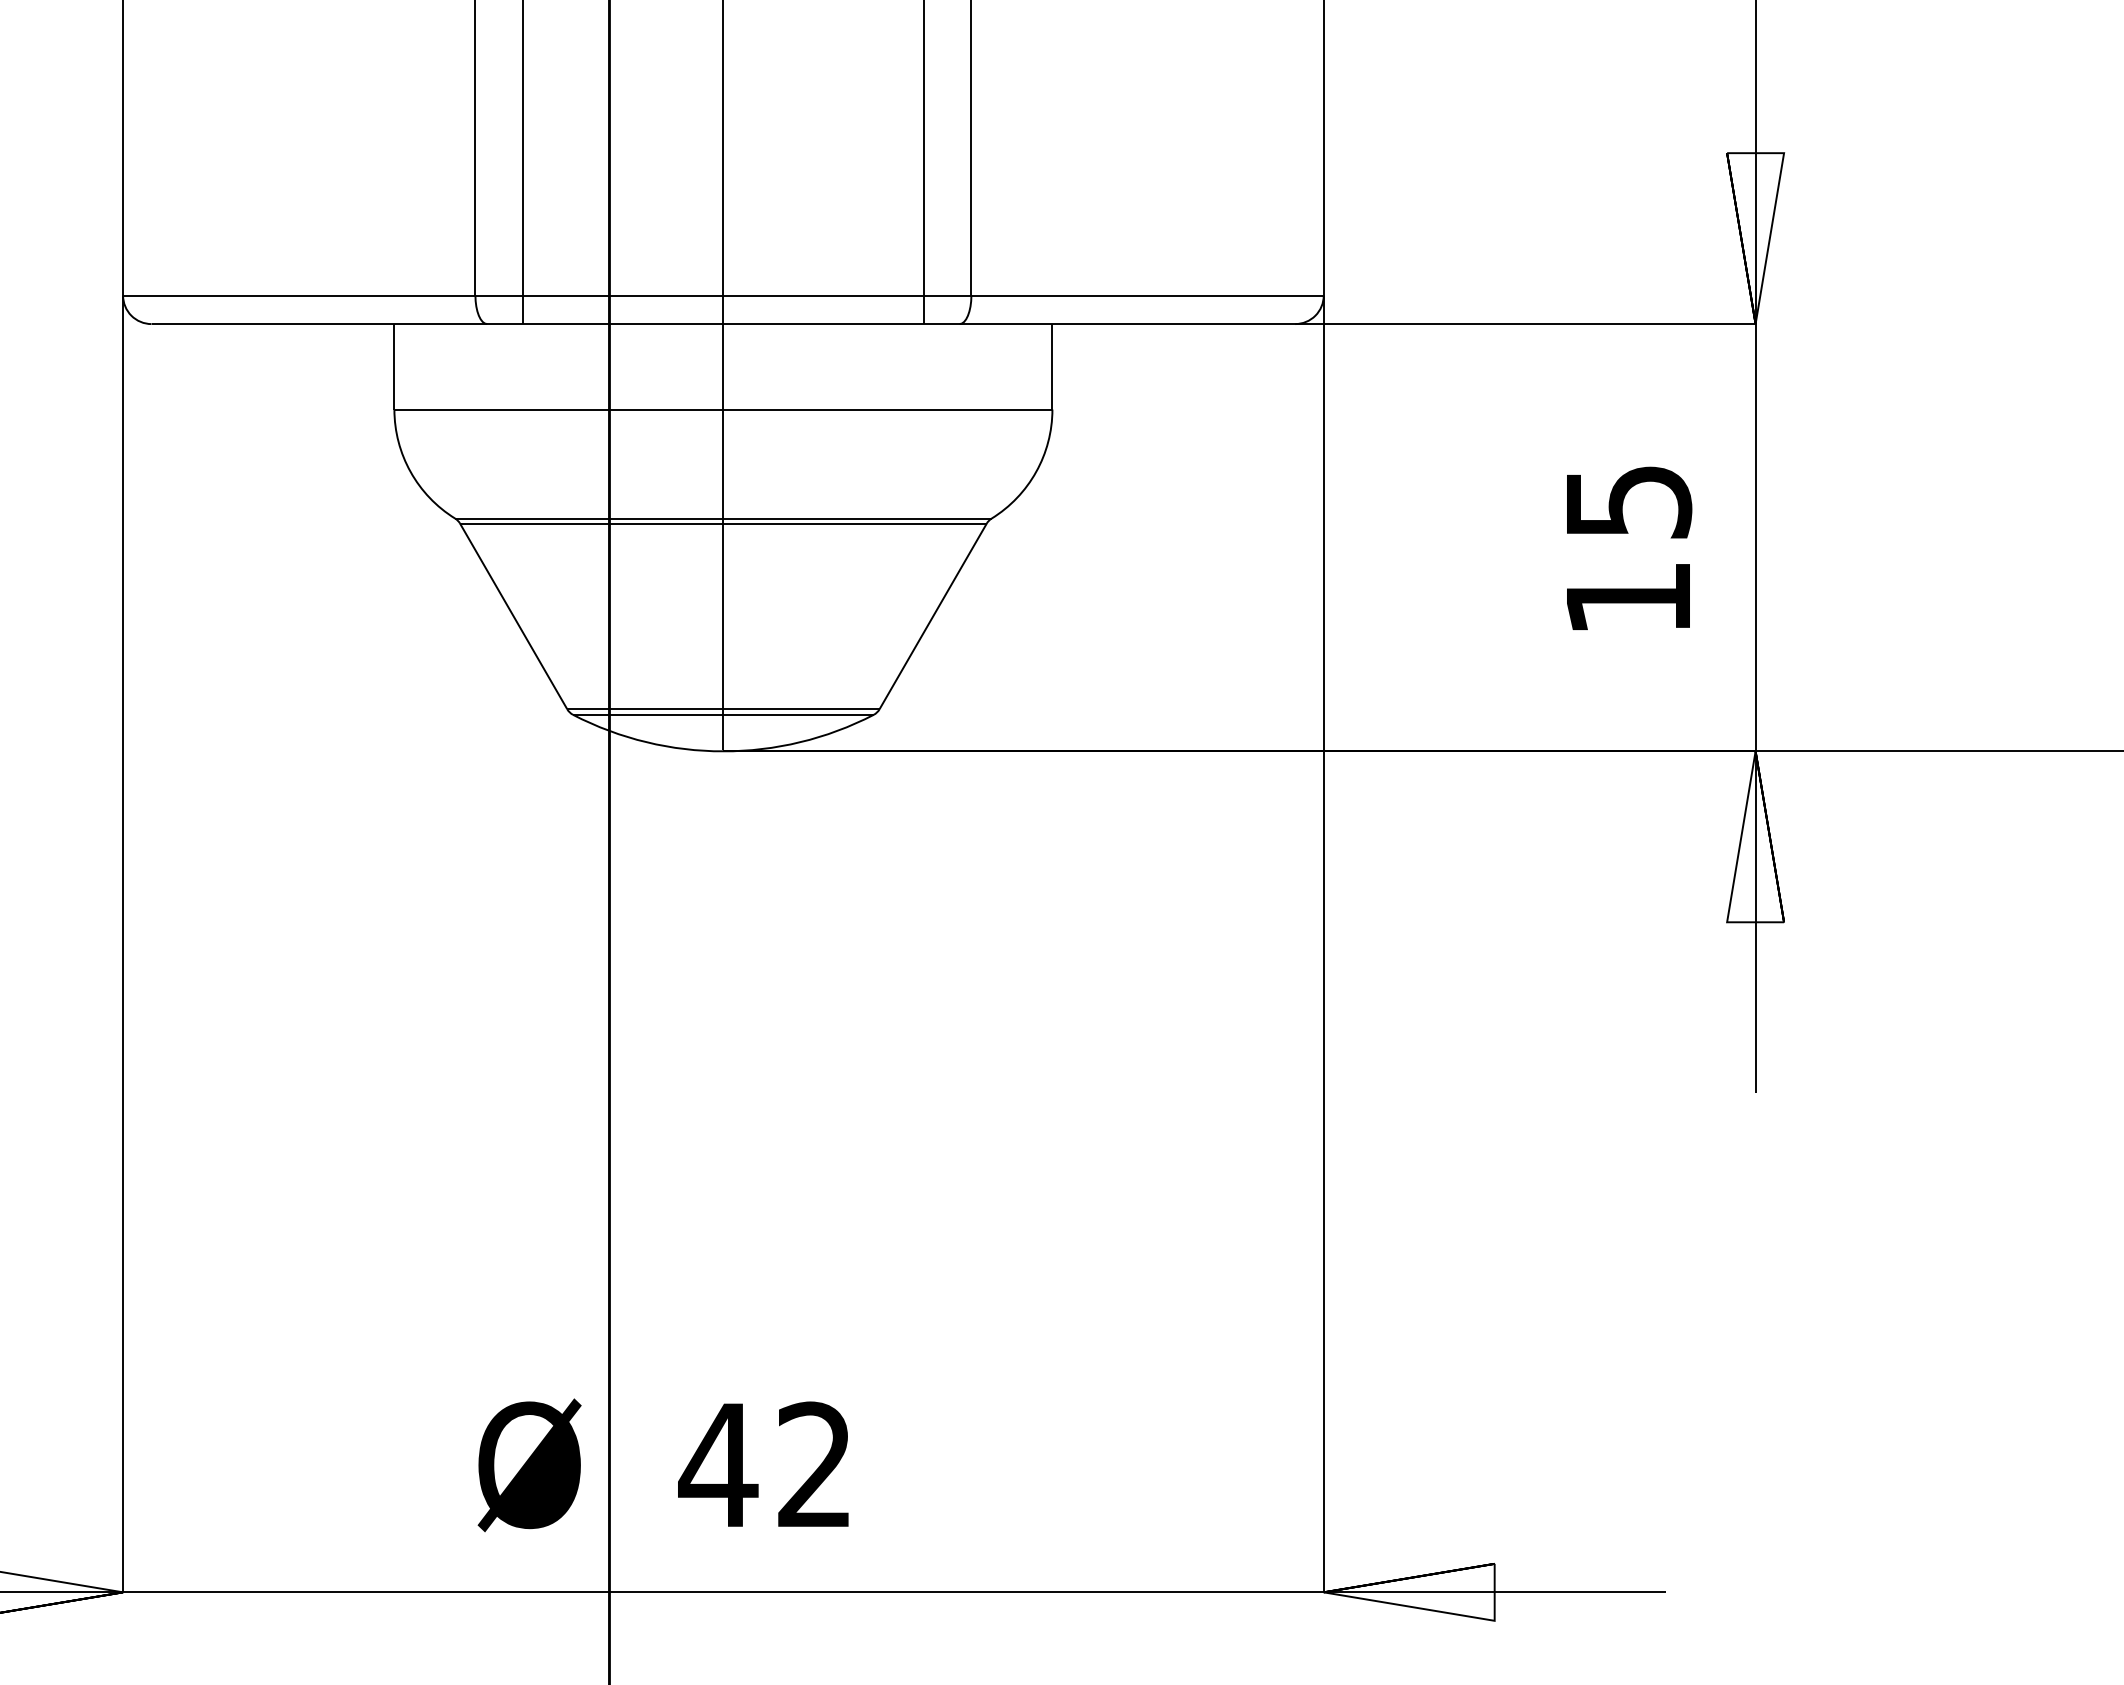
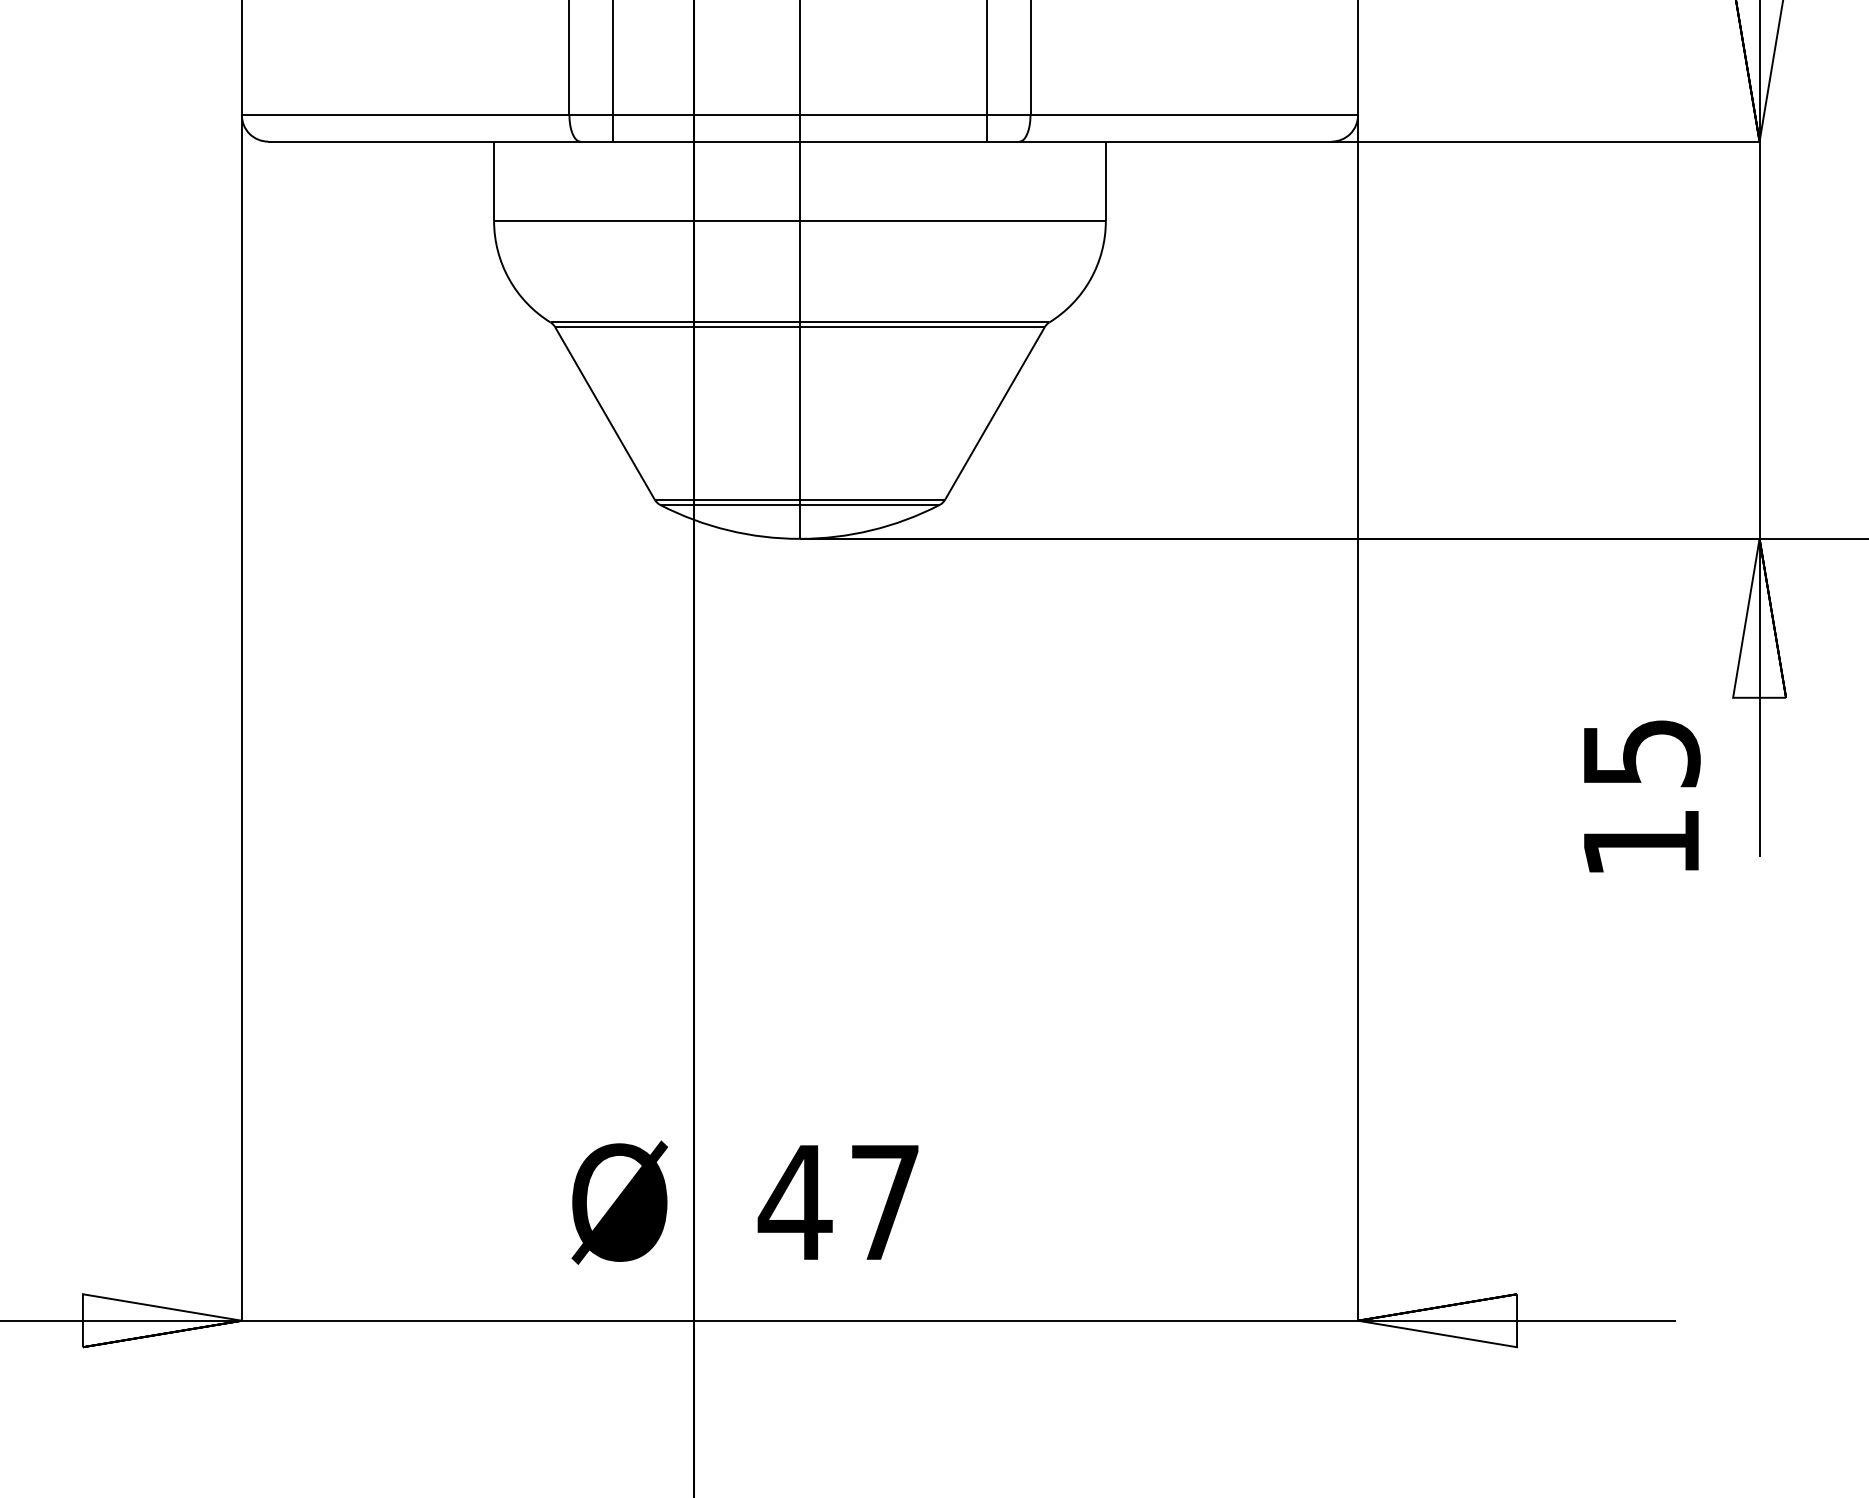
text: (1629, 547) -> (1642, 795), moved
text: (814, 1463) -> (884, 1200), 42 -> 47

